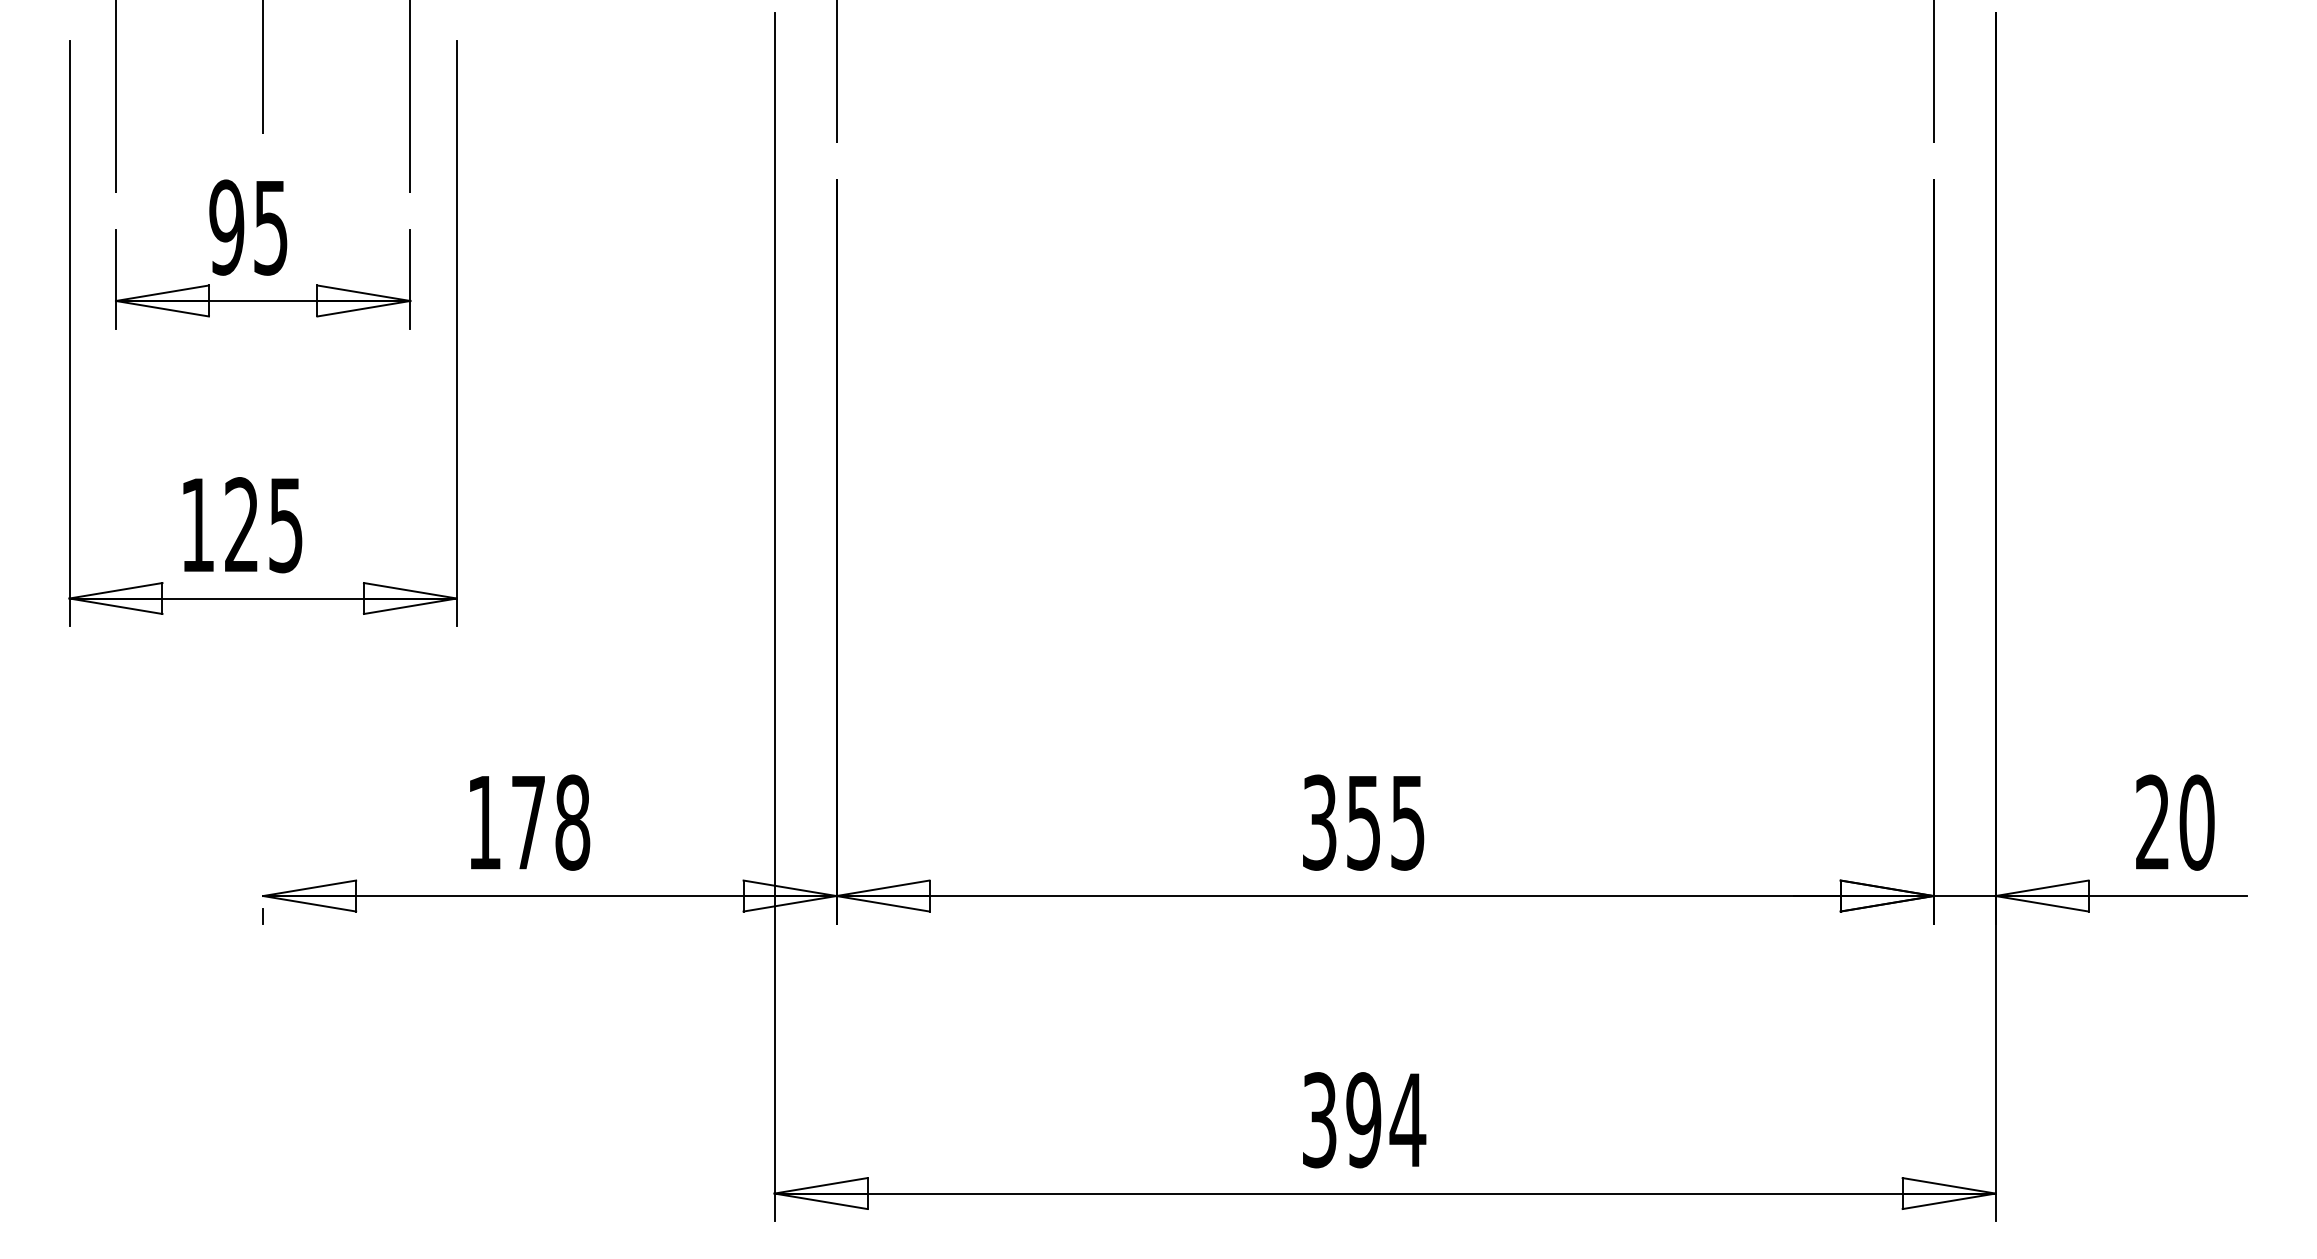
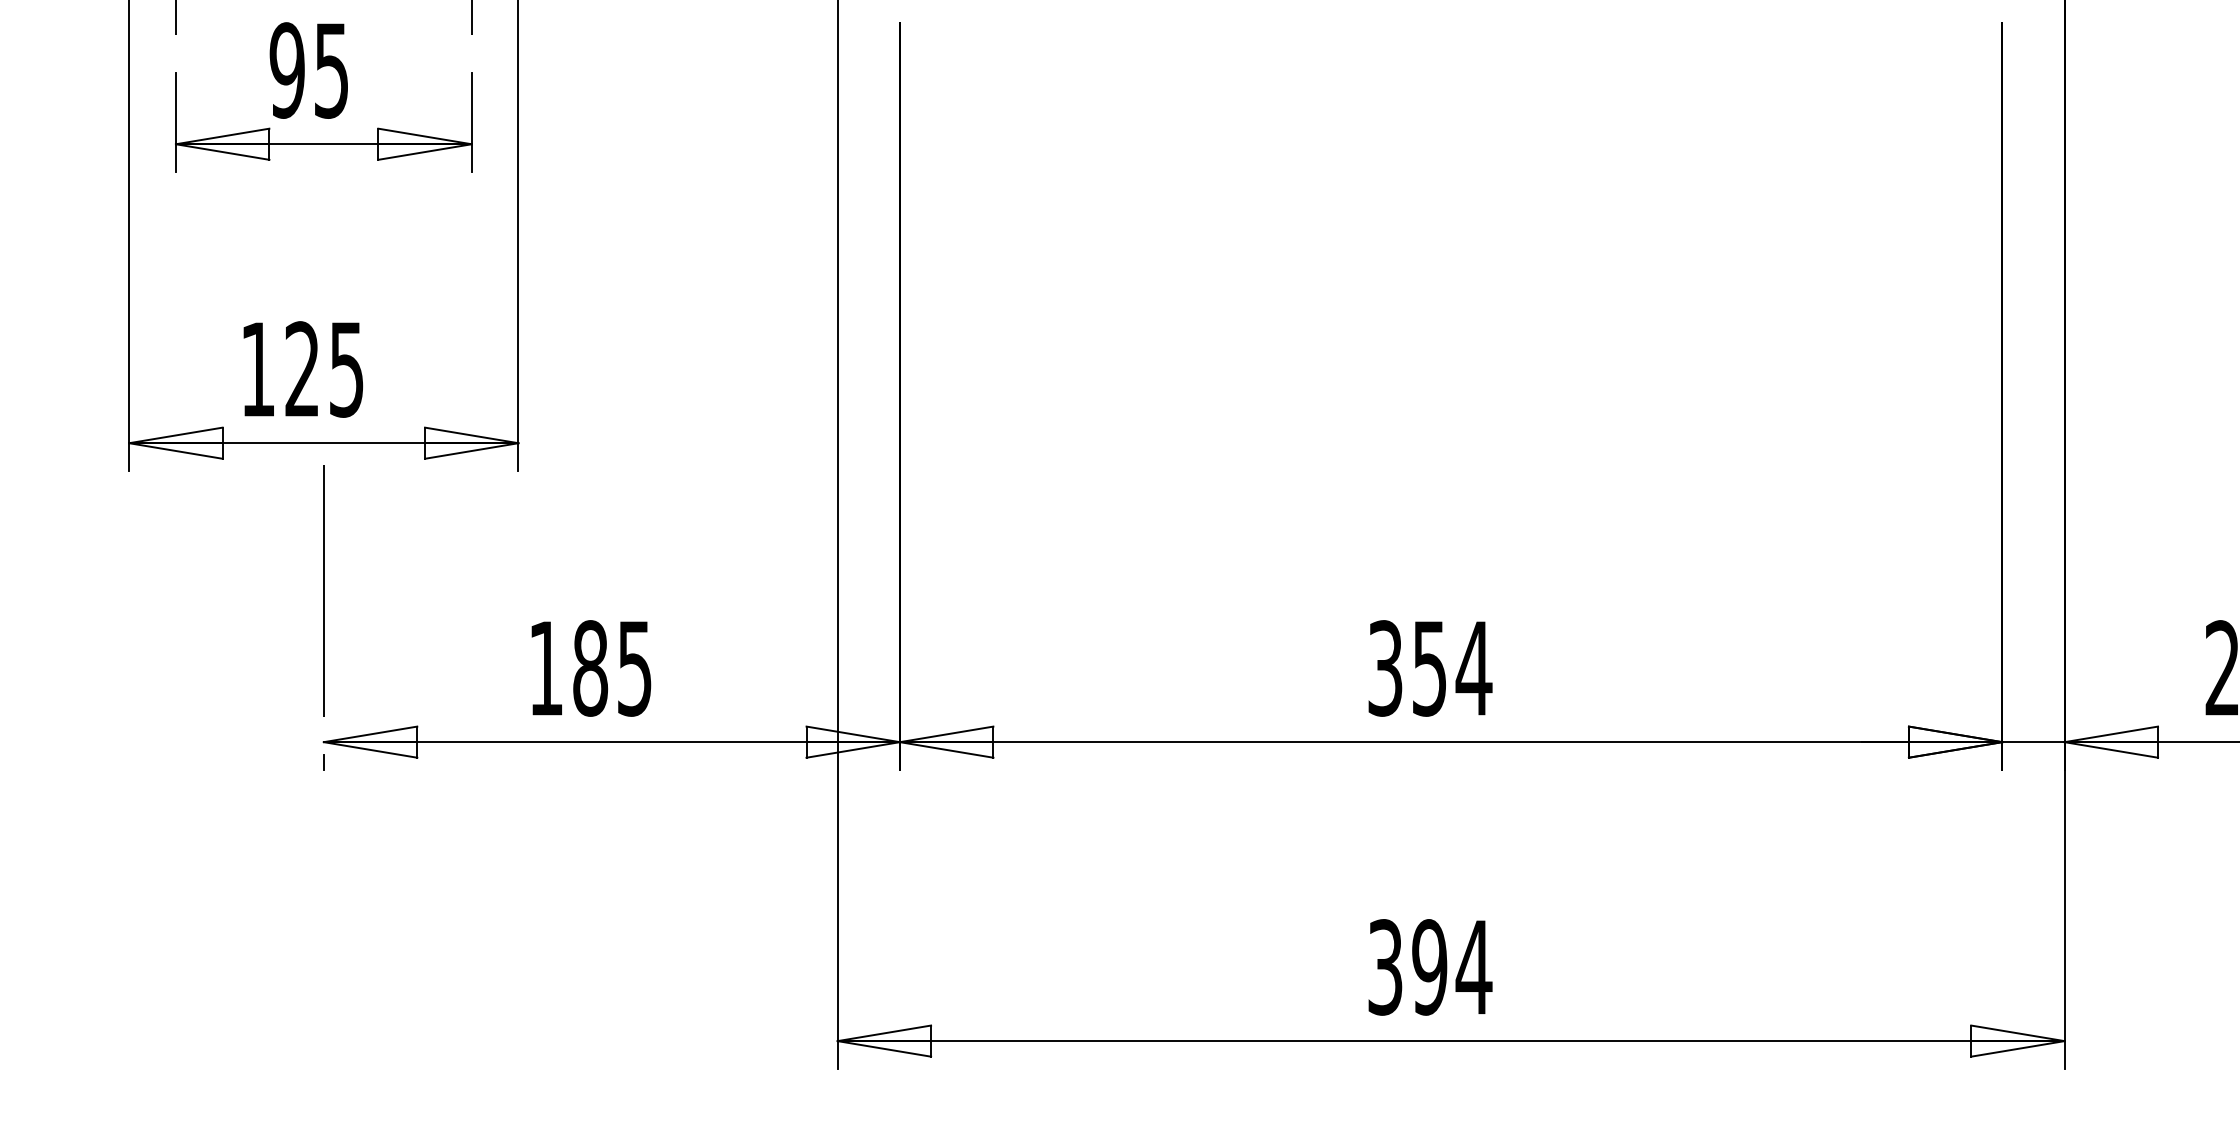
line: (262, 745) -> (323, 590), added
text: (550, 822) -> (612, 668), 178 -> 185
text: (1407, 823) -> (1473, 669), 355 -> 354

